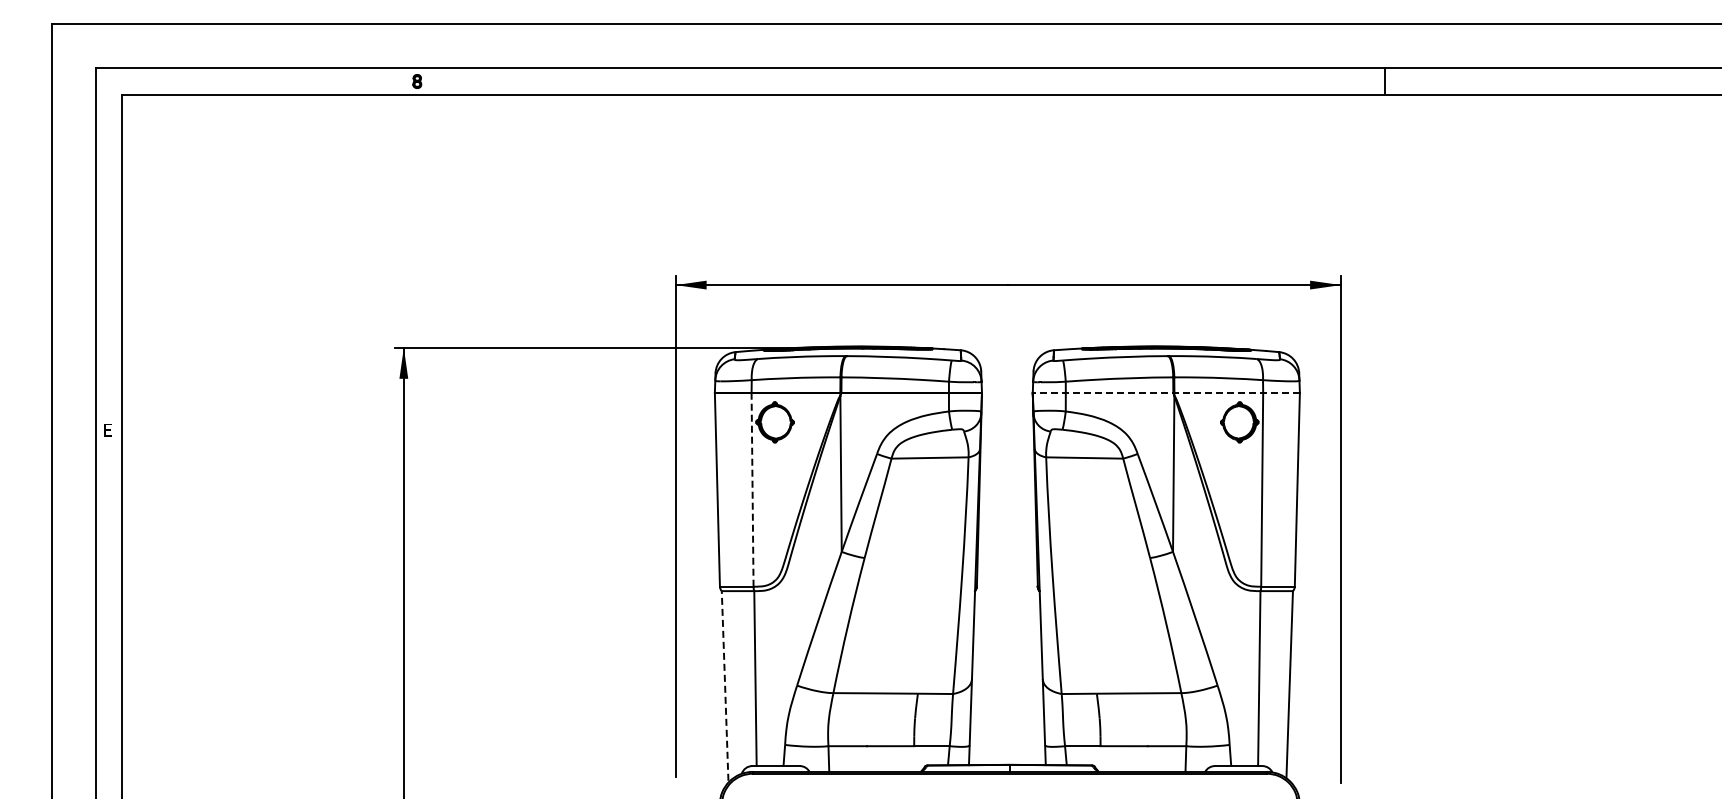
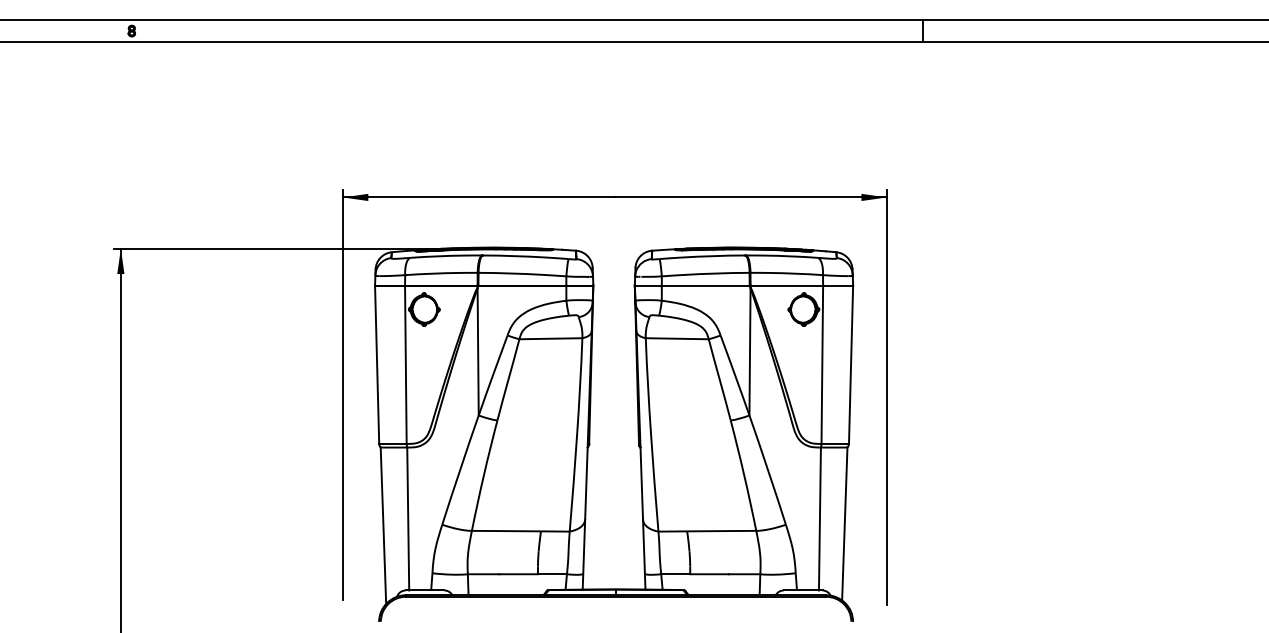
line: (1166, 392) -> (744, 285), dashed -> solid
line: (752, 489) -> (405, 364), dashed -> solid
line: (725, 685) -> (383, 524), dashed -> solid

